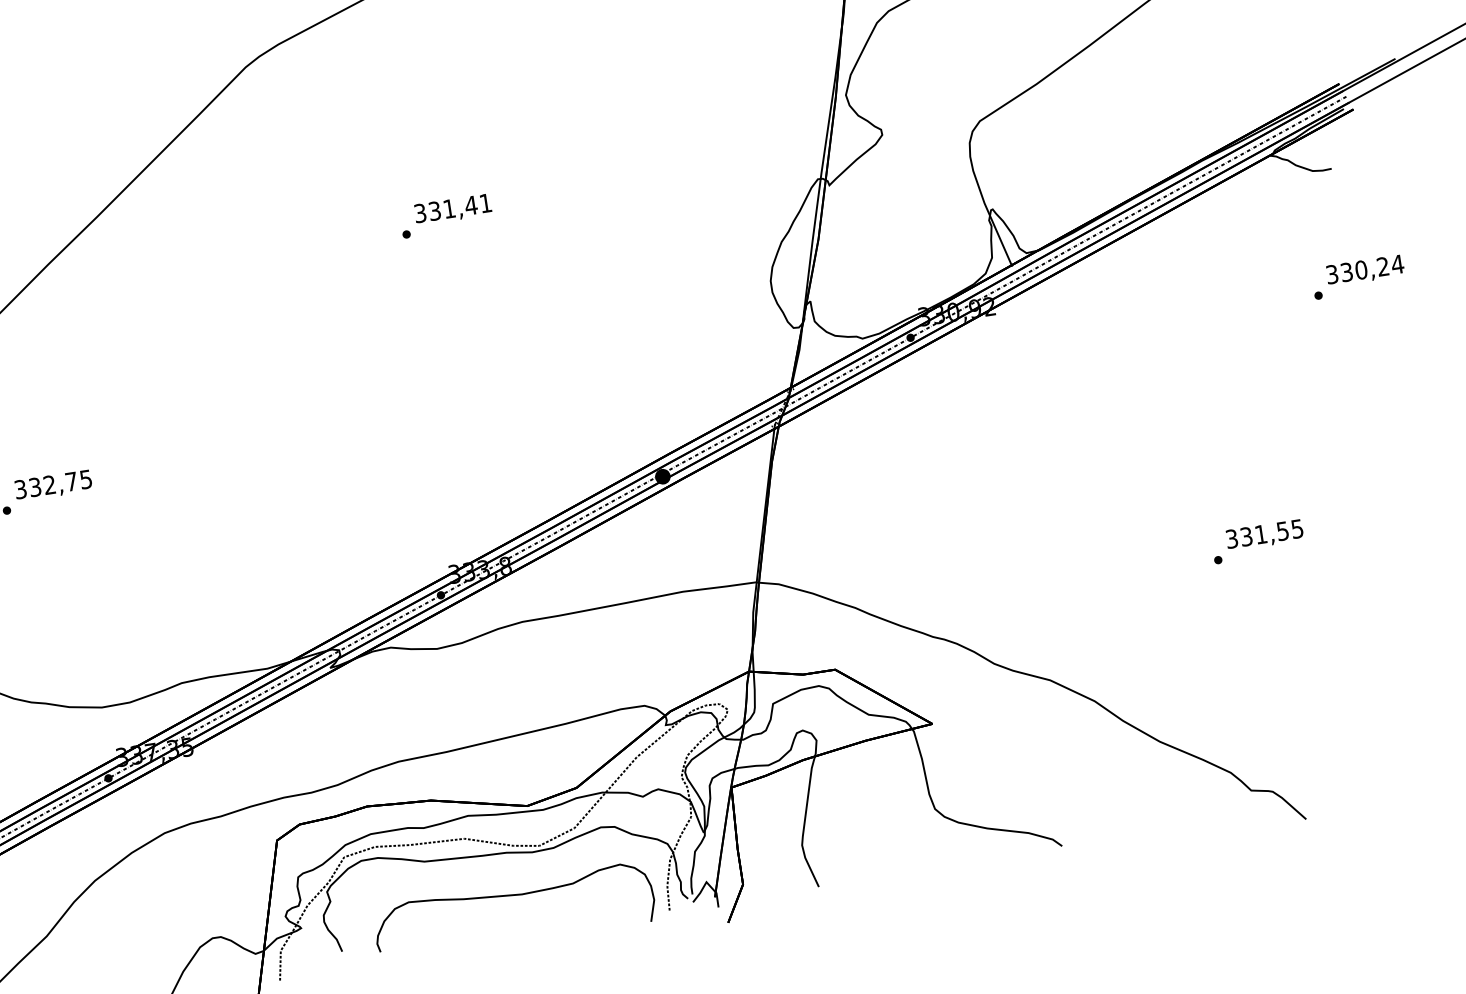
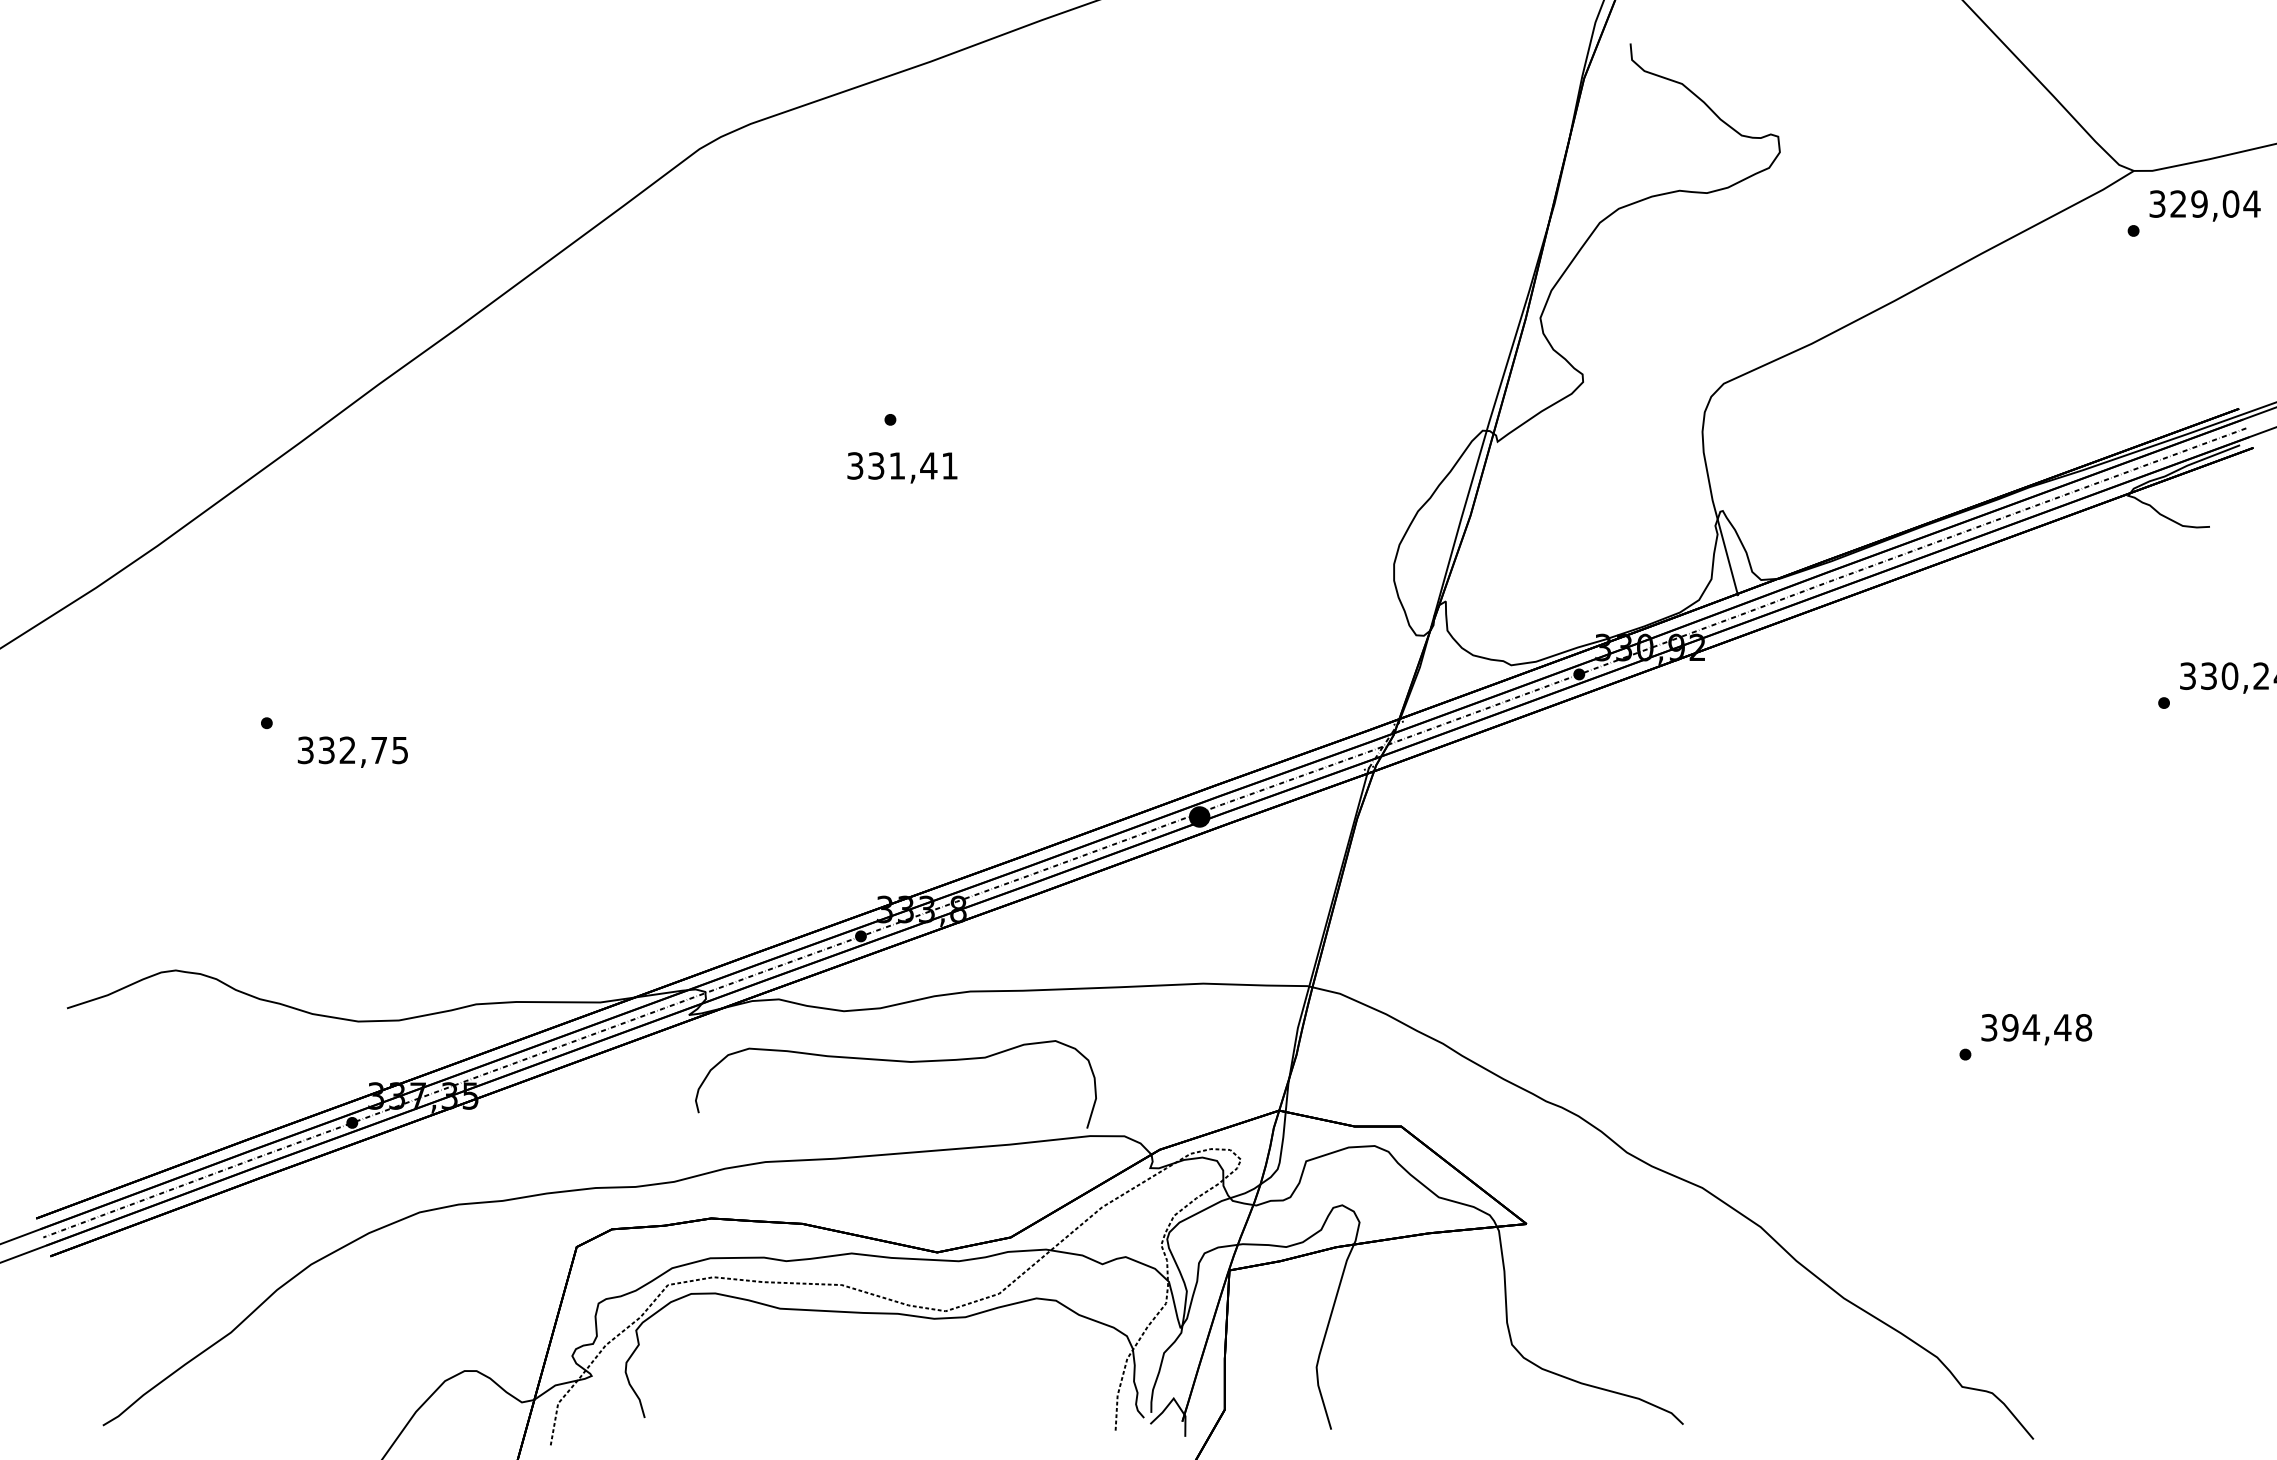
text: (453, 209) -> (902, 467), moved
text: (53, 485) -> (352, 751), moved
text: (1272, 532) -> (2047, 1027), 331,55 -> 394,48
curve: (514, 895) -> (899, 1062), moved

